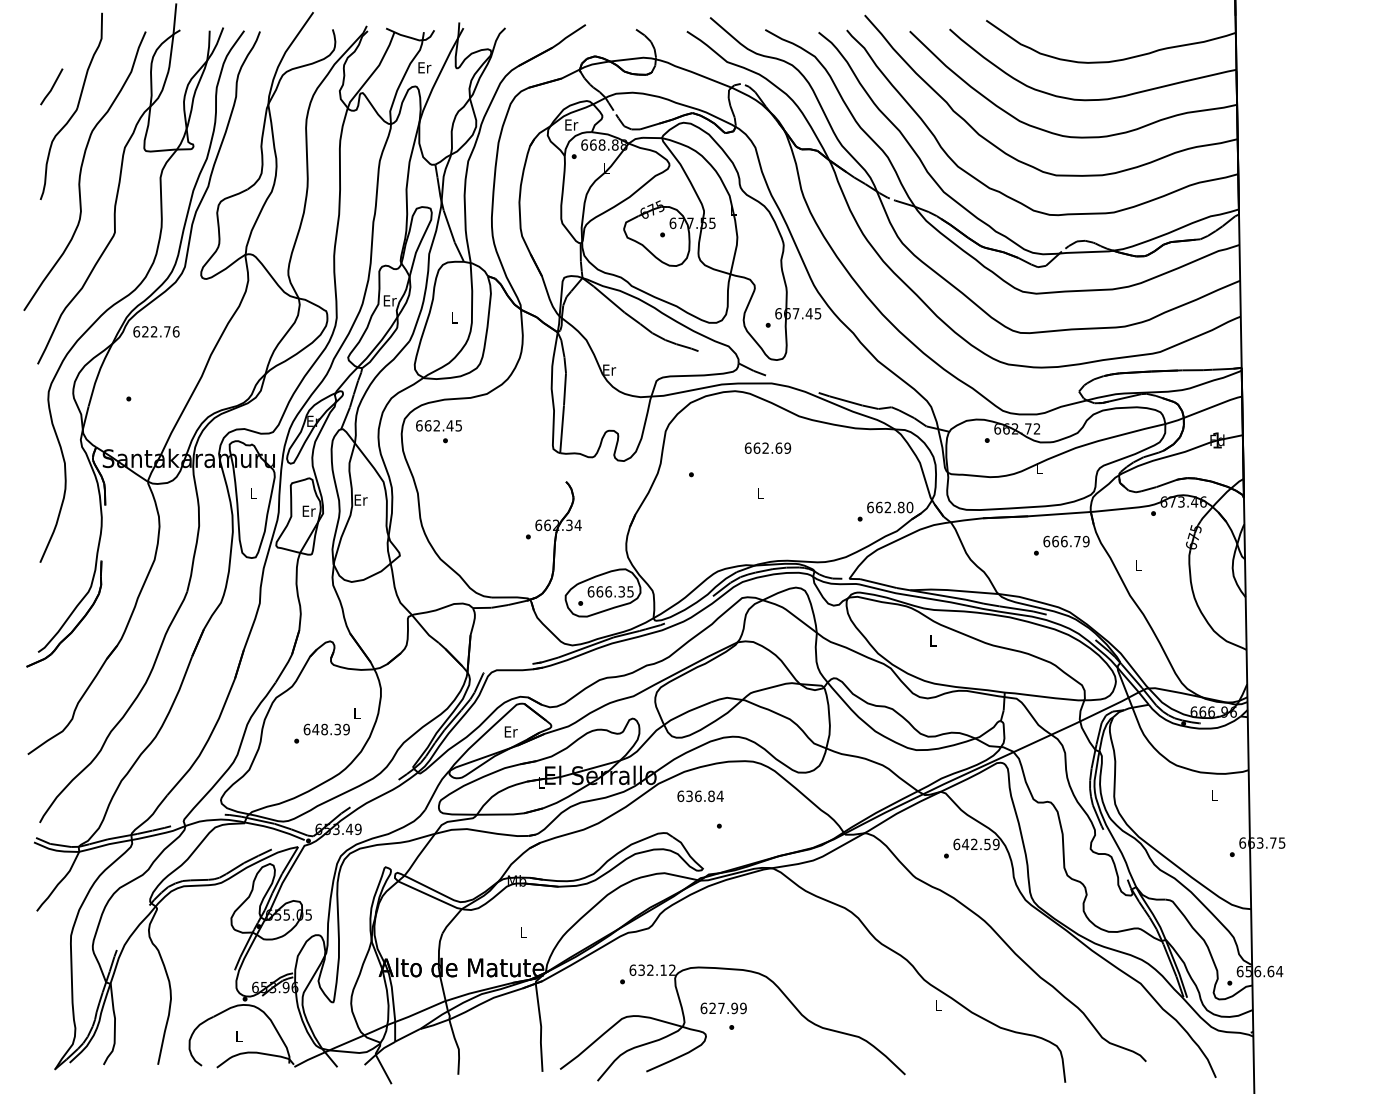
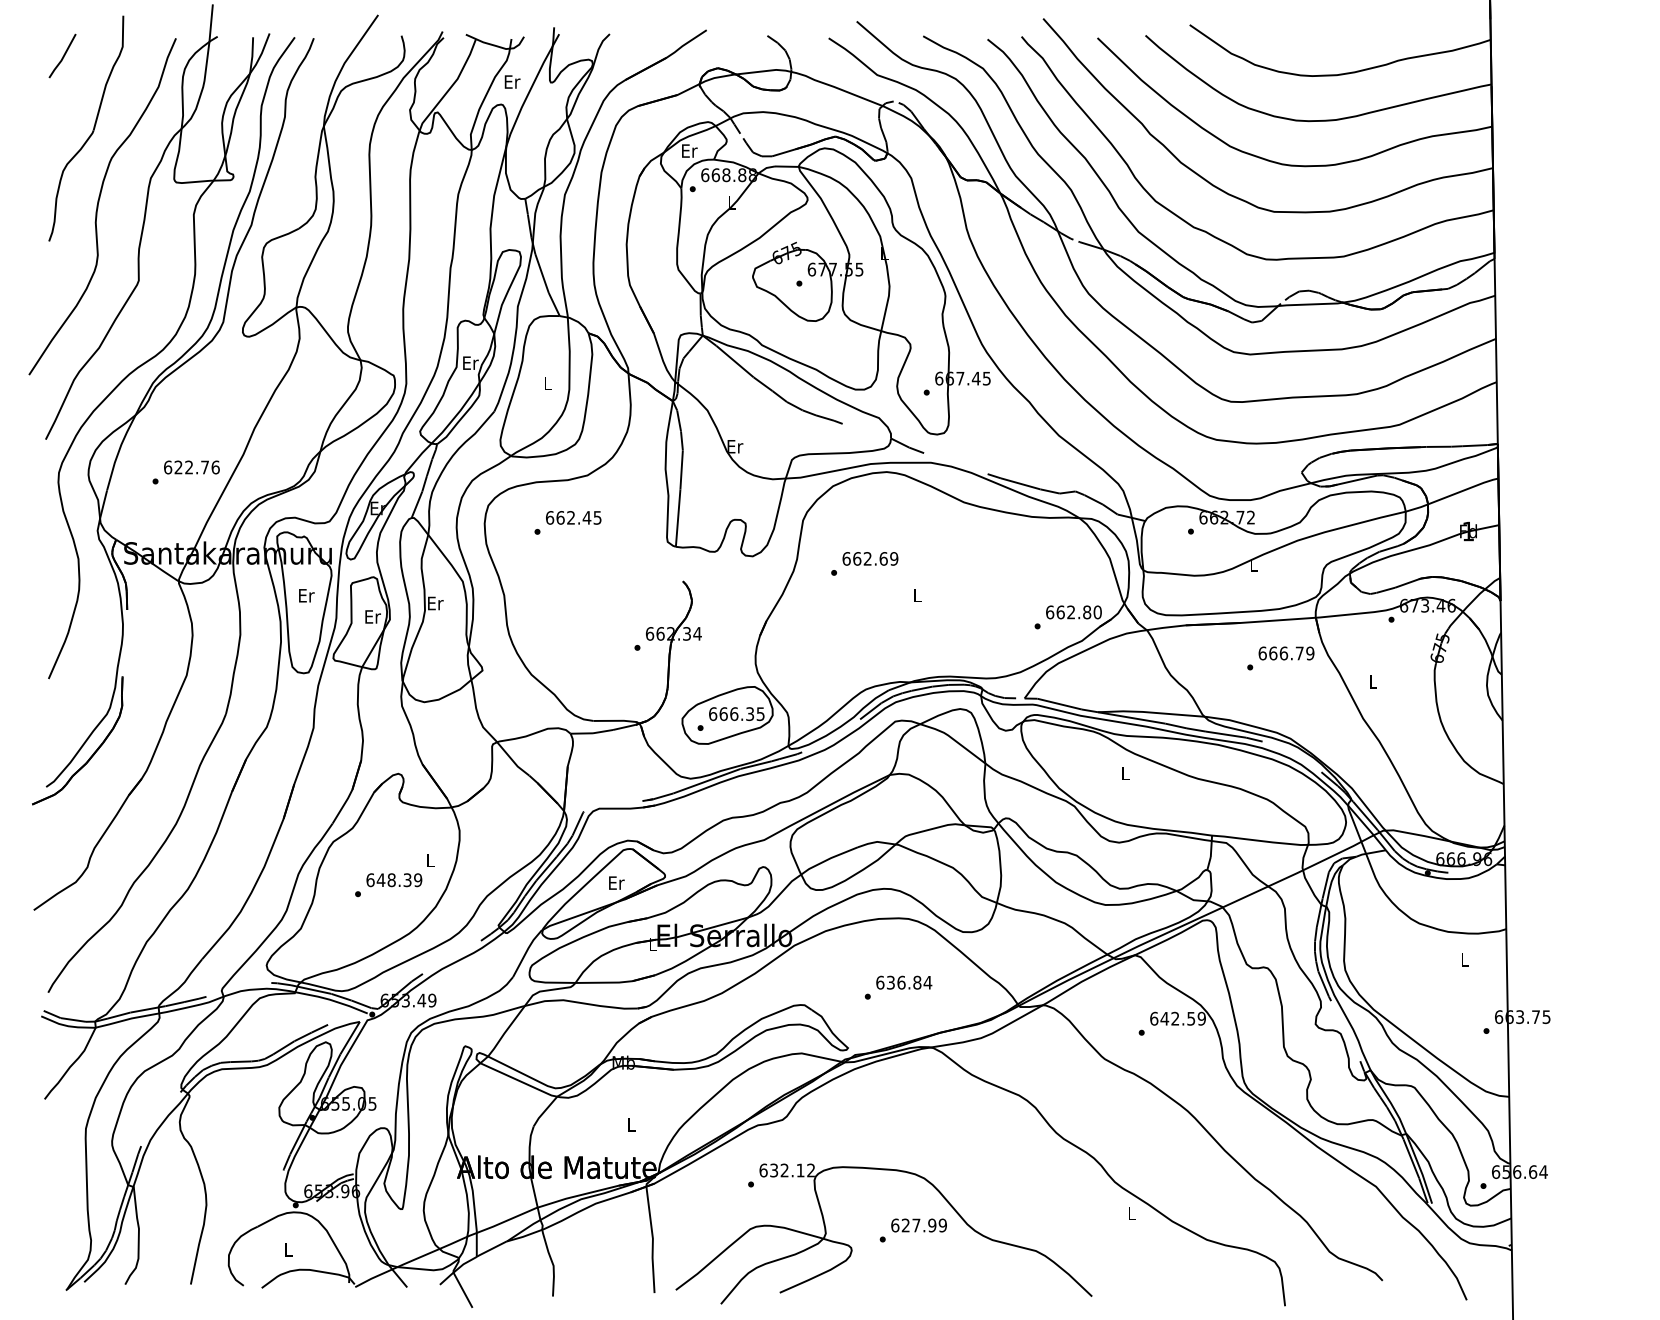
line: (52, 86) -> (63, 55), moved
text: (156, 331) -> (191, 467), moved
text: (438, 425) -> (573, 517), moved
text: (768, 447) -> (870, 558), moved
text: (253, 493) -> (306, 595), L -> Er
text: (700, 796) -> (904, 982), moved
text: (723, 1008) -> (918, 1225), moved

